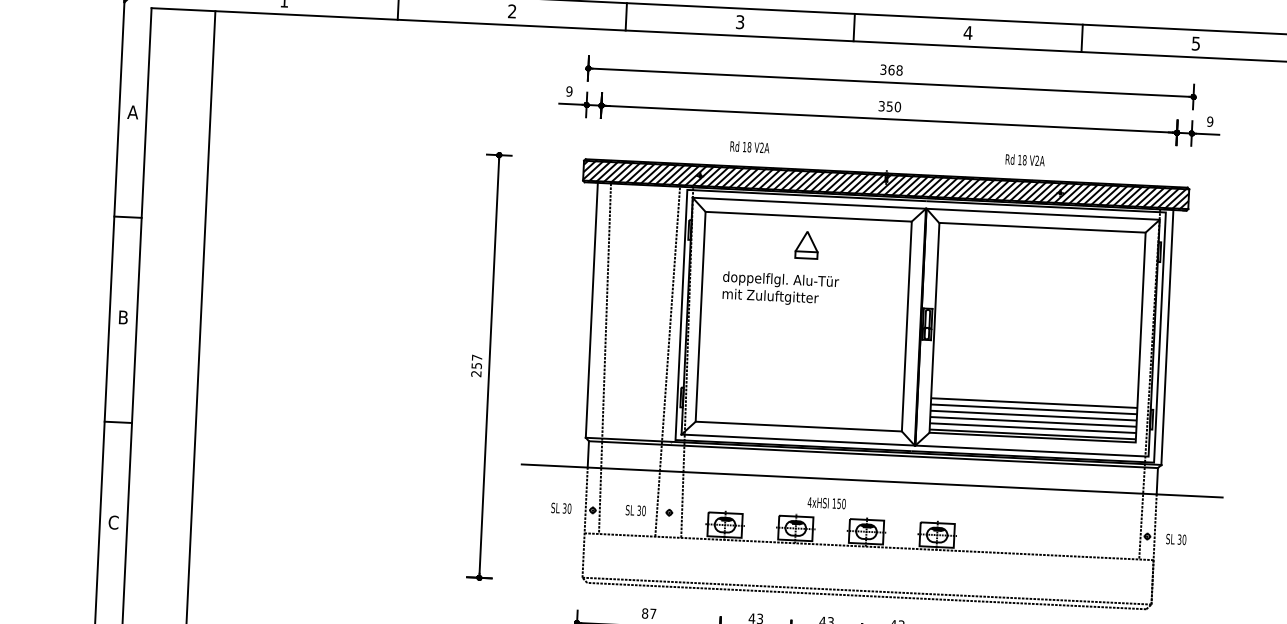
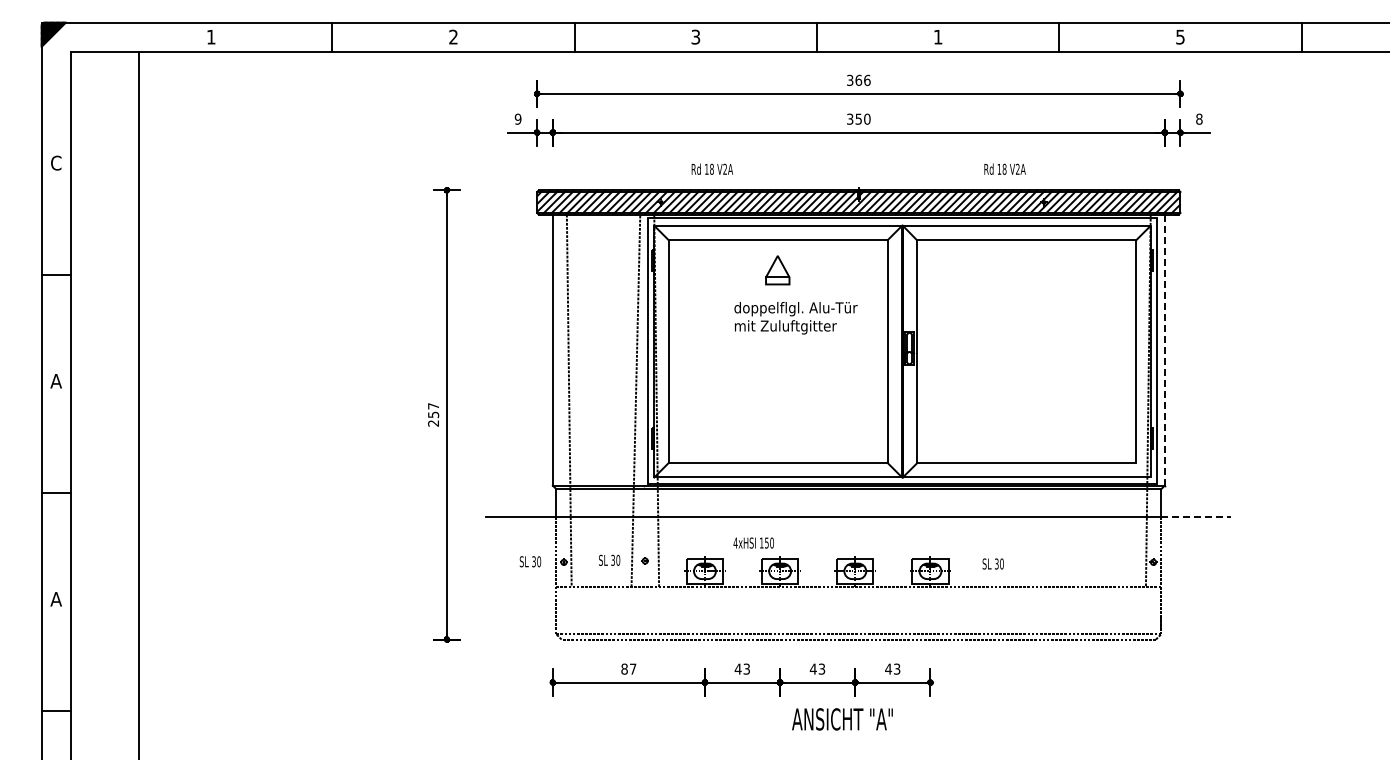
text: (967, 32) -> (937, 36), 4 -> 1
text: (899, 69) -> (867, 79), 368 -> 366
text: (132, 111) -> (55, 162), A -> C
text: (1210, 121) -> (1199, 118), 9 -> 8
text: (780, 289) -> (795, 318), moved
text: (122, 317) -> (55, 381), B -> A
line: (1167, 336) -> (1164, 349), solid -> dashed
hatch: (1033, 418) -> (1026, 442), removed
line: (1189, 496) -> (1196, 517), solid -> dashed
text: (826, 502) -> (753, 542), moved
text: (112, 521) -> (55, 598), C -> A
text: (1175, 538) -> (992, 563), moved

